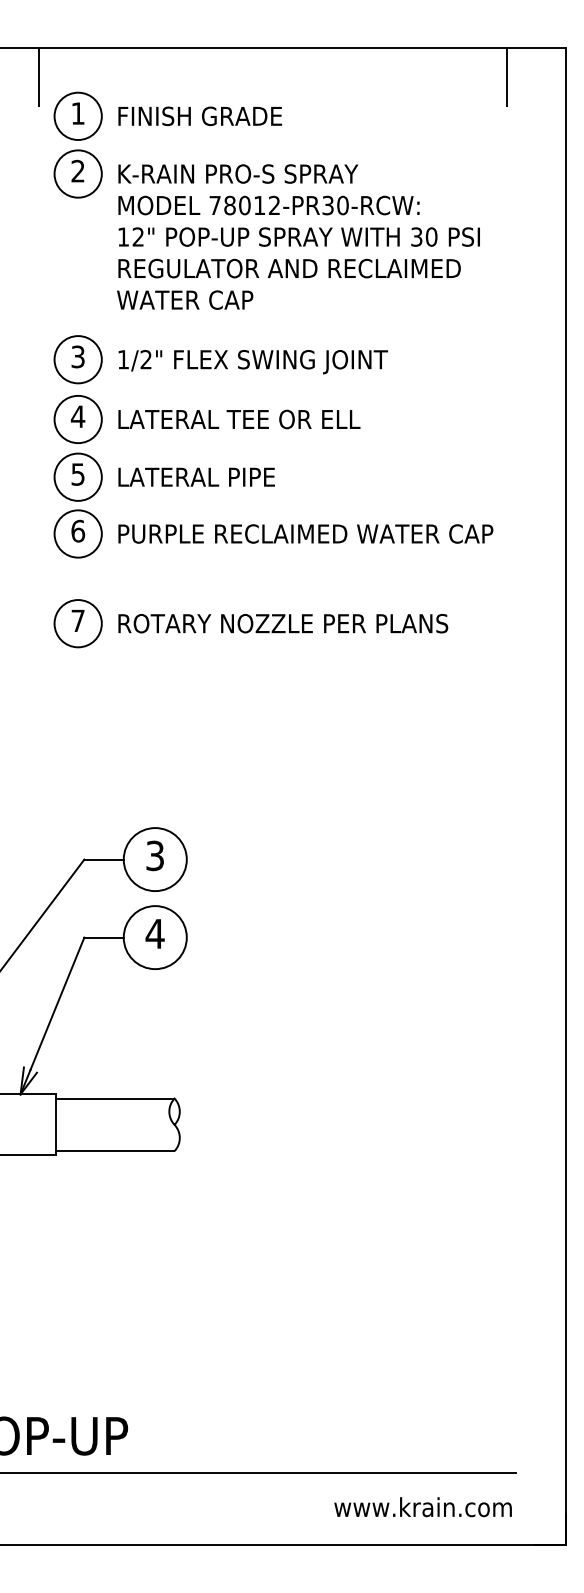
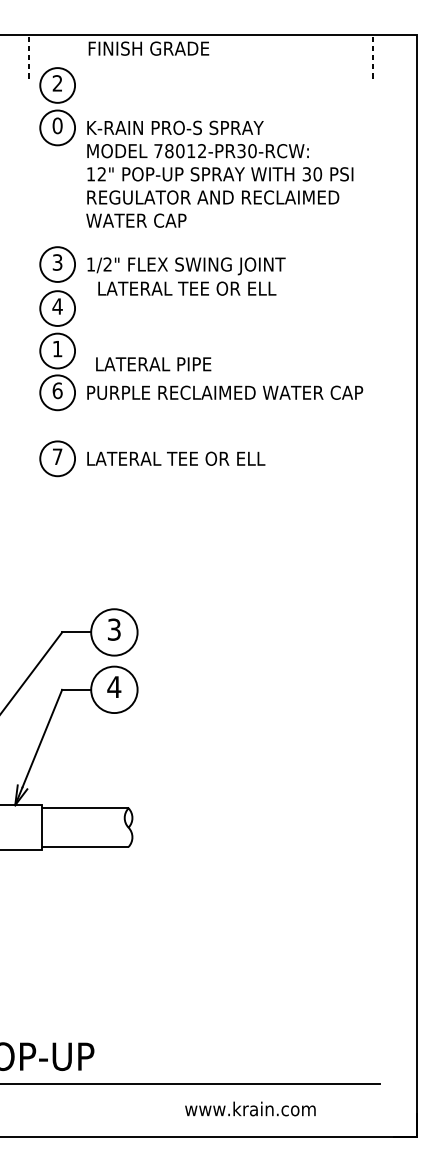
line: (38, 77) -> (28, 56), solid -> dashed
line: (507, 77) -> (373, 56), solid -> dashed
text: (77, 113) -> (57, 83), 1 -> 2
text: (199, 116) -> (148, 48), moved
text: (77, 171) -> (57, 126), 2 -> 0
text: (239, 419) -> (187, 288), moved
text: (77, 474) -> (57, 349), 5 -> 1
text: (196, 476) -> (153, 363), moved
text: (284, 623) -> (209, 458), ROTARY NOZZLE PER PLANS -> LATERAL TEE OR ELL
text: (422, 1507) -> (249, 1109), moved

